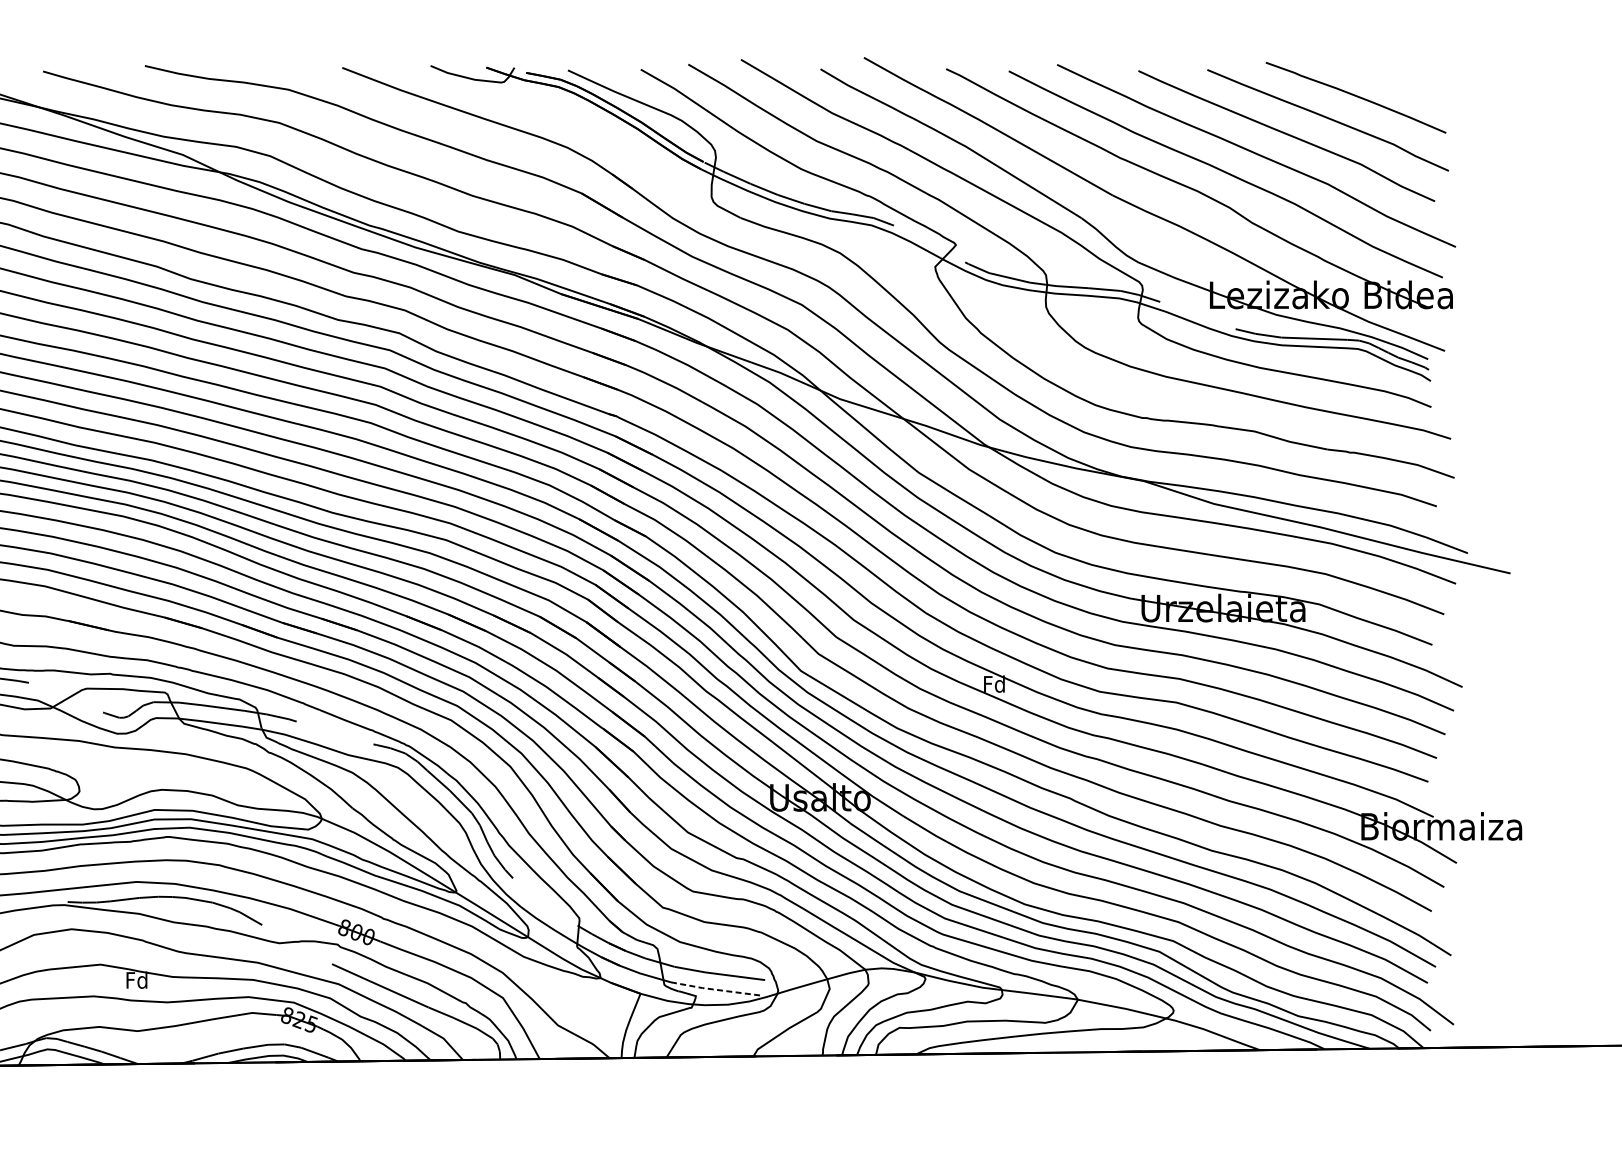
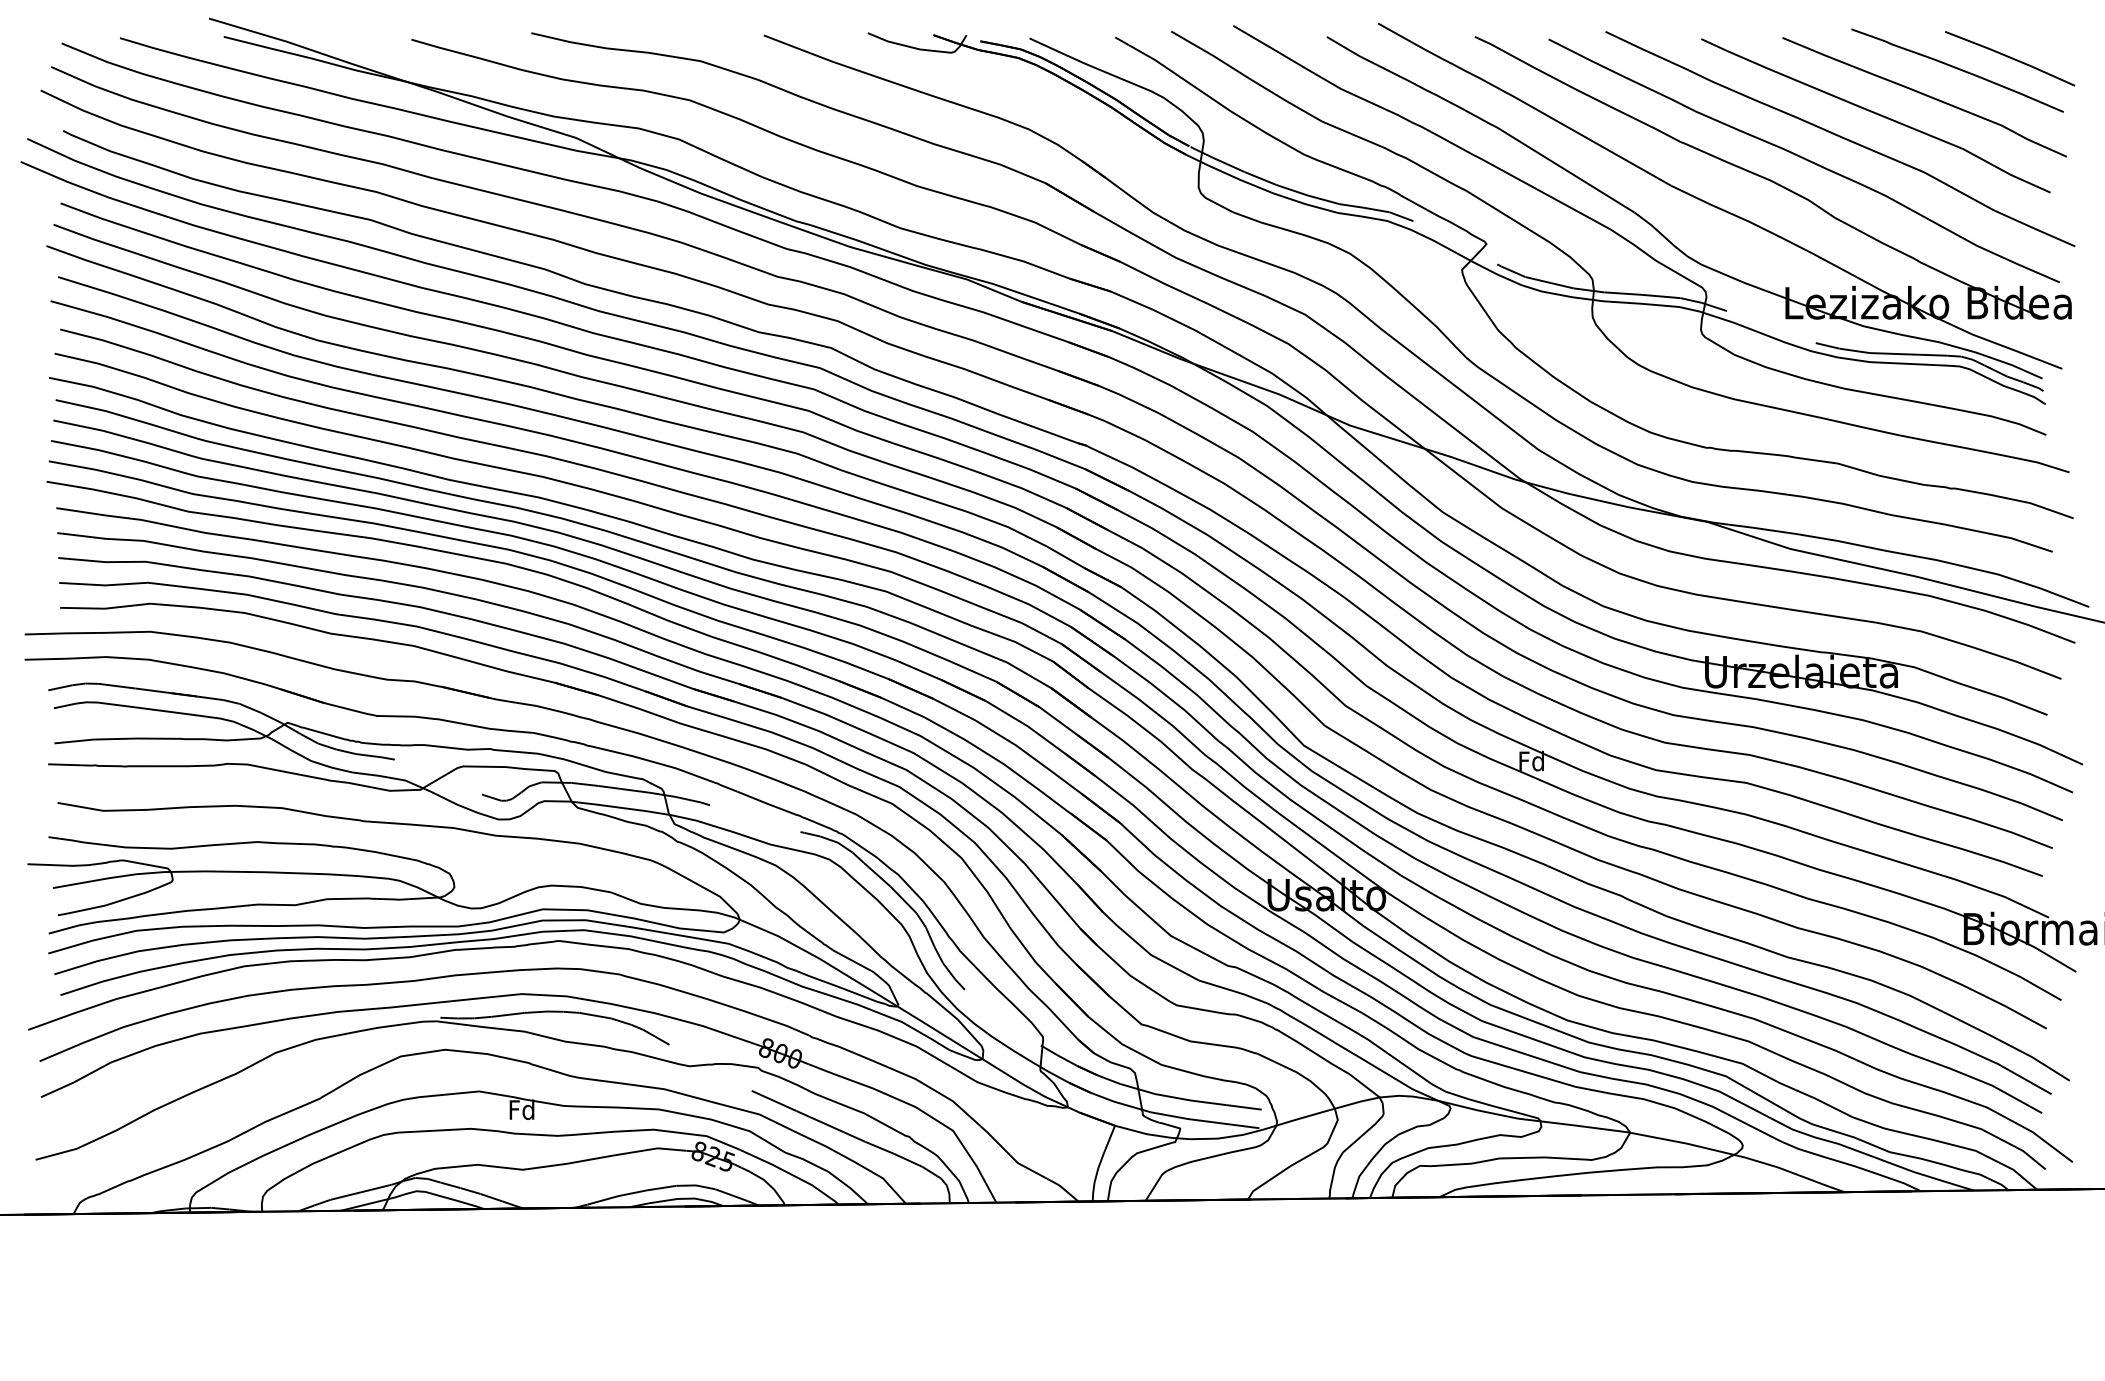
line: (1400, 87) -> (2009, 58), added
line: (716, 990) -> (1204, 1121), dashed -> solid

